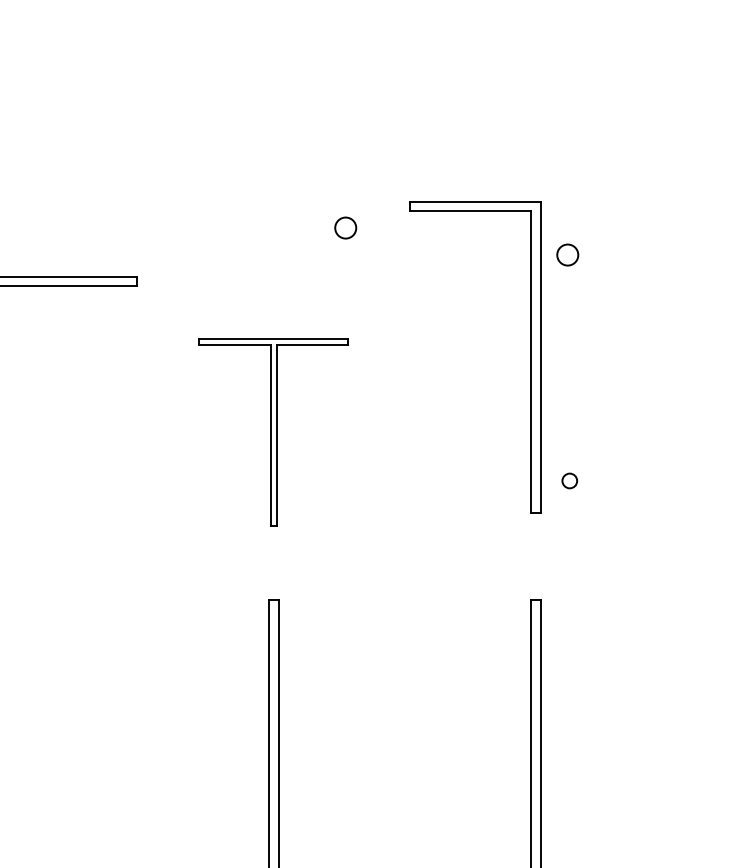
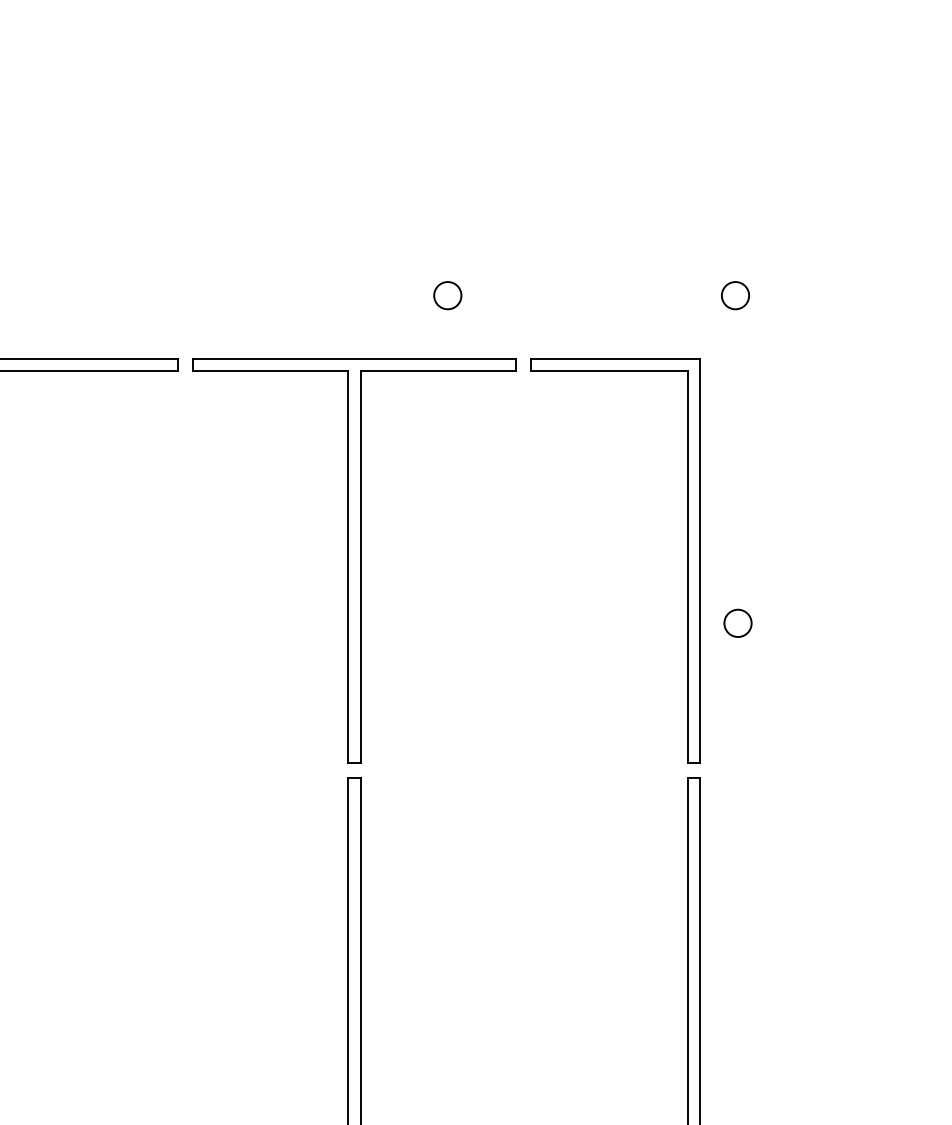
circle: (567, 254) -> (735, 294), moved
part: (530, 357) -> (687, 560), moved
part: (273, 432) -> (354, 560), size x1.67
circle: (569, 480) -> (737, 622), size x1.43

